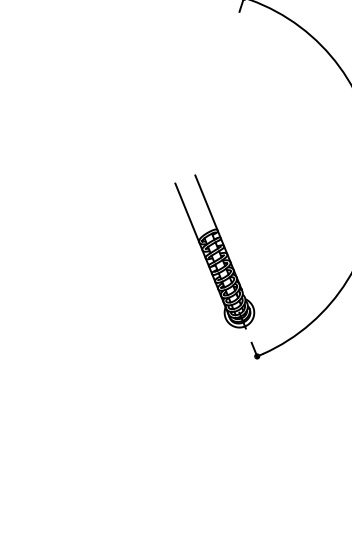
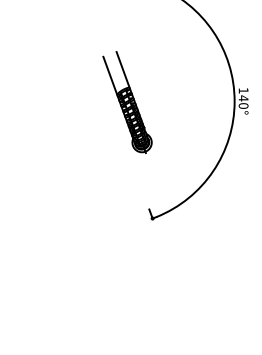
part: (214, 252) -> (127, 102), moved

